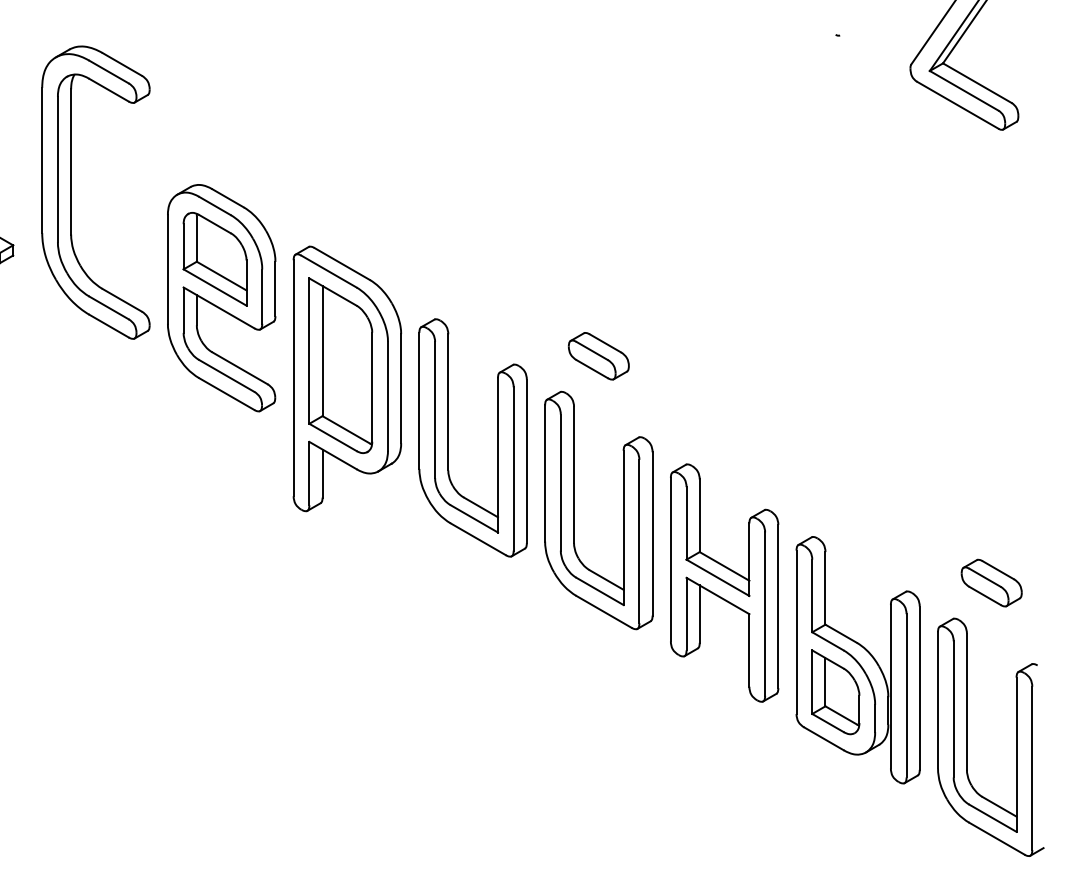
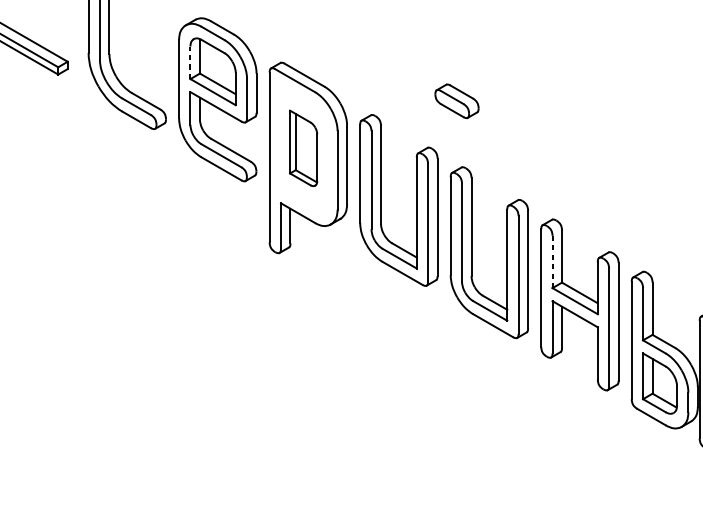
line: (183, 246) -> (190, 62), solid -> dashed
part: (598, 356) -> (456, 101), moved
part: (340, 365) -> (303, 148), size x0.6
line: (686, 522) -> (552, 261), solid -> dashed

